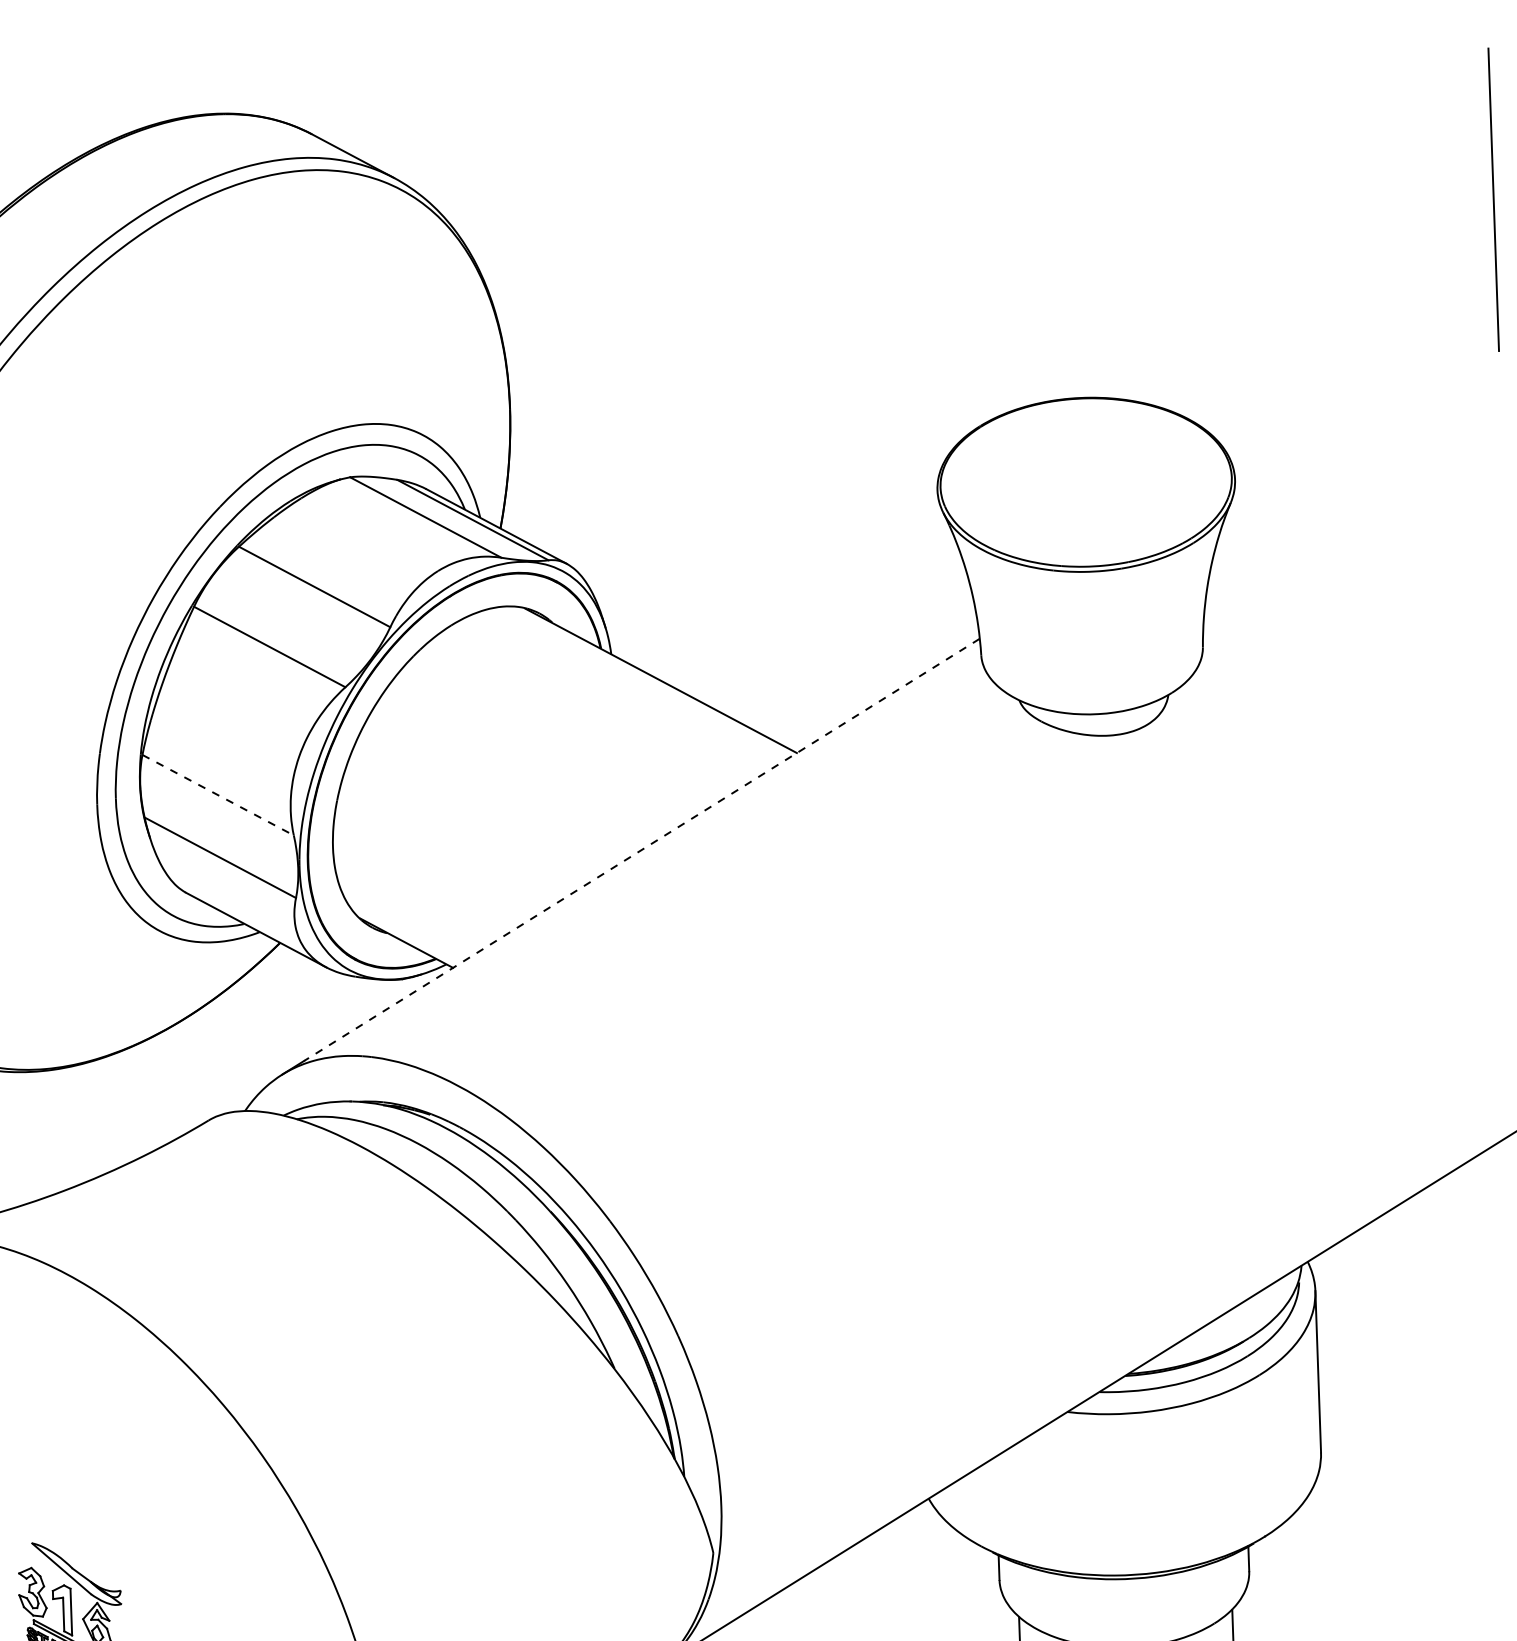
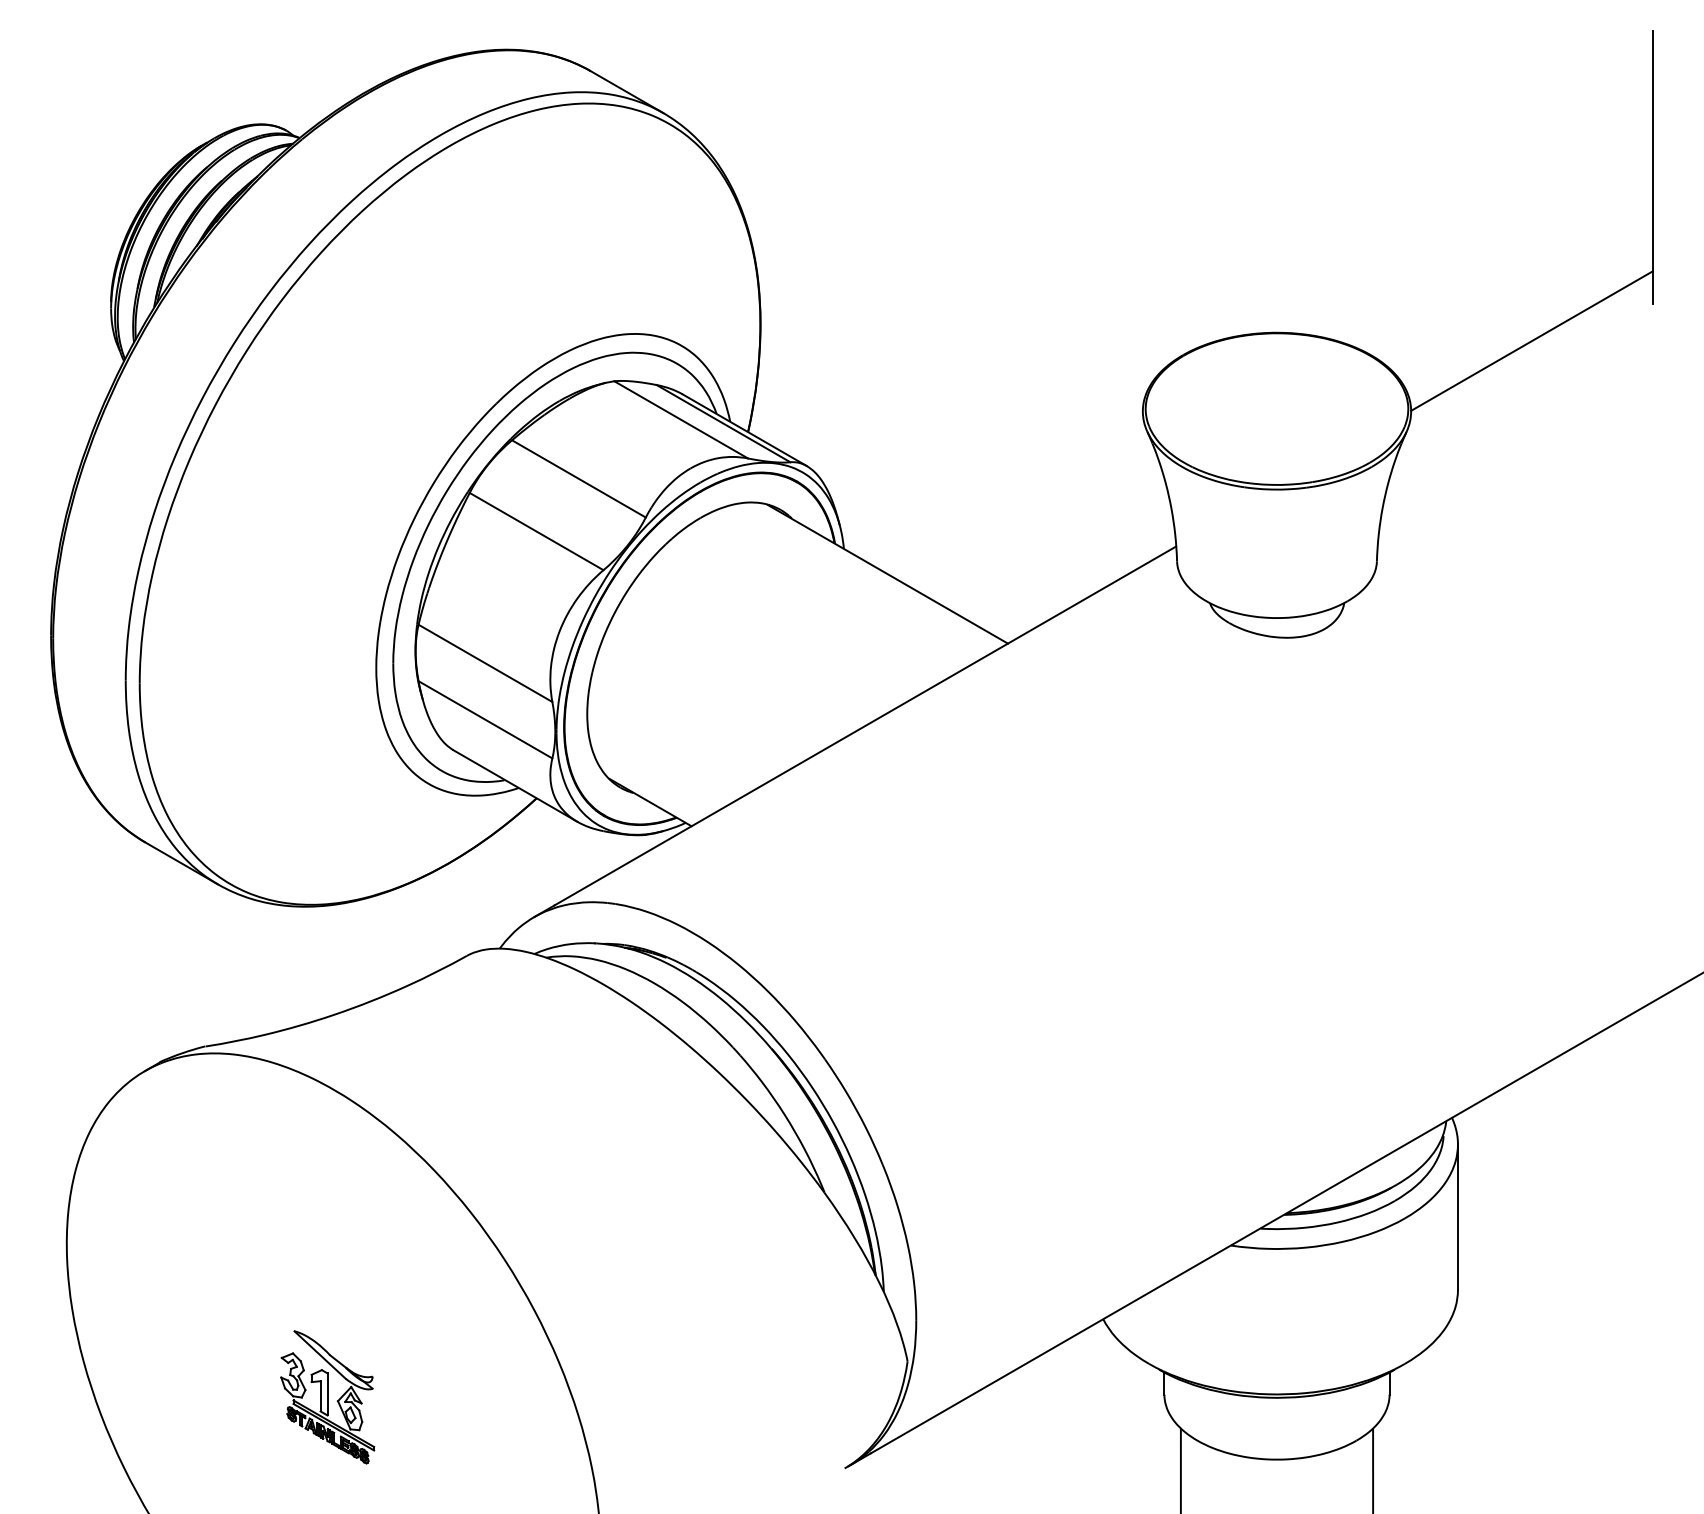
line: (1365, 396) -> (1531, 340), added
line: (218, 795) -> (485, 663), dashed -> solid
line: (642, 850) -> (865, 726), dashed -> solid

